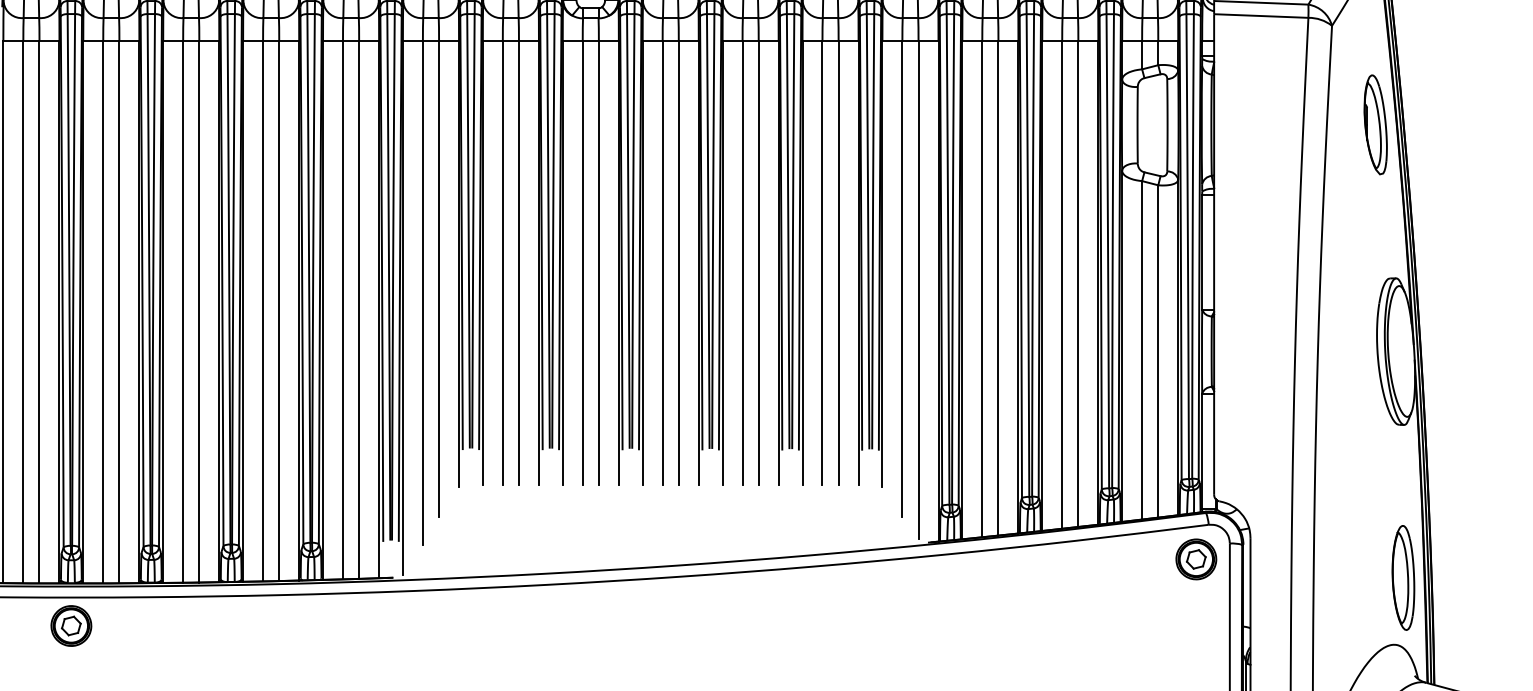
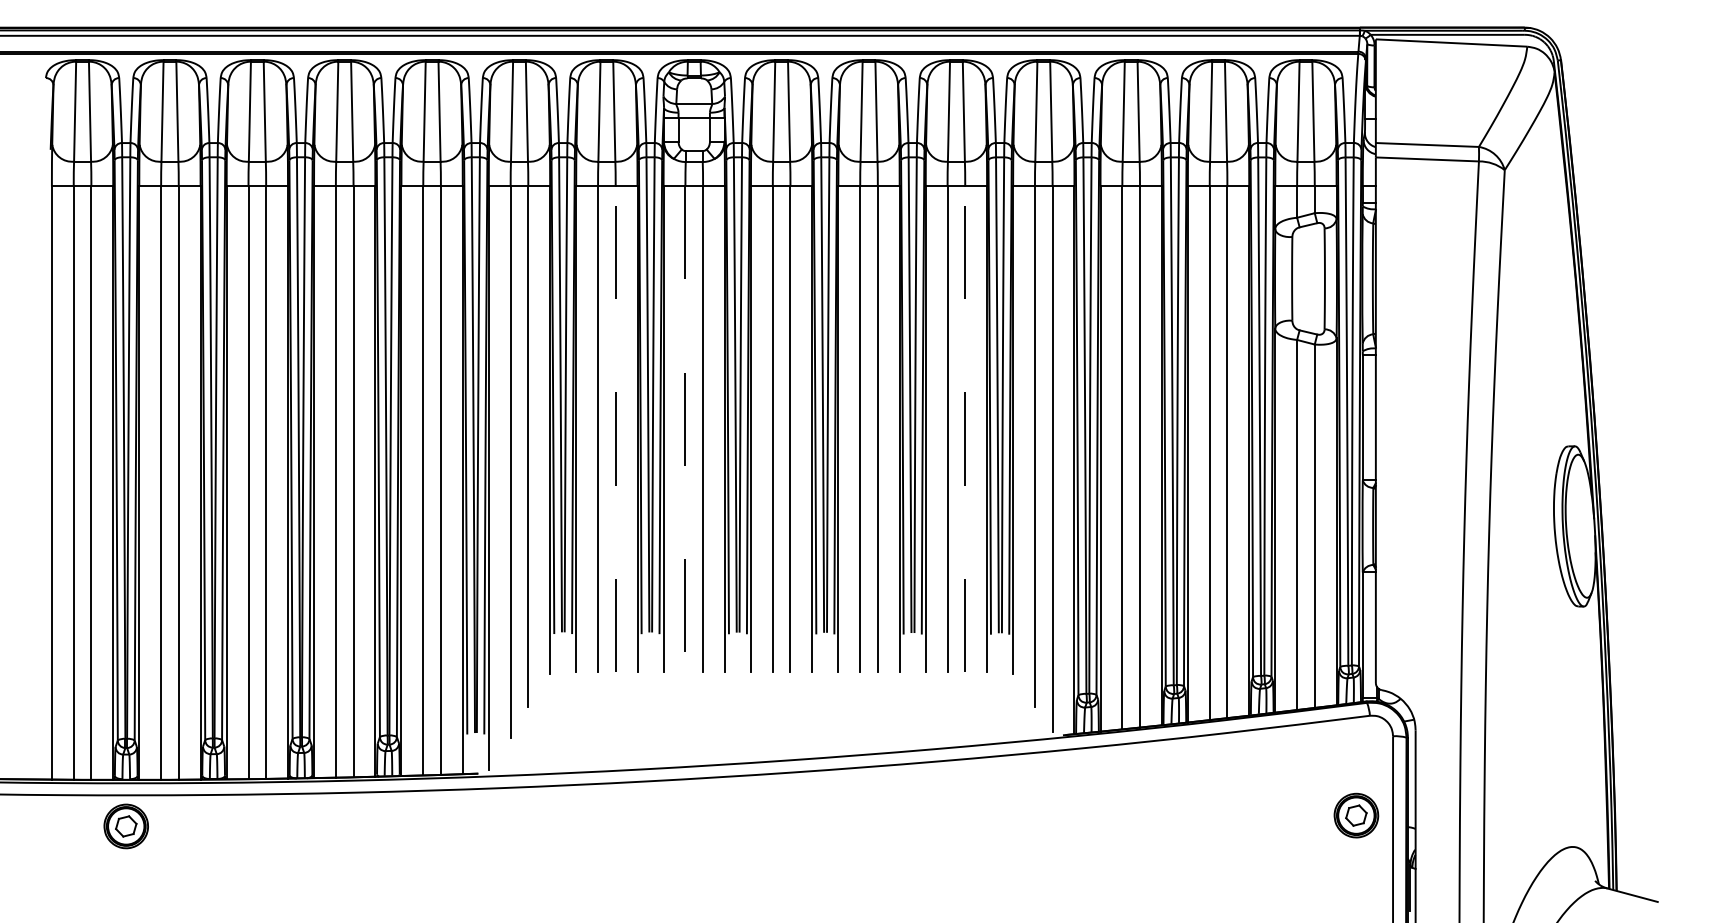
part: (1375, 124) -> (1552, 278), removed
line: (518, 263) -> (615, 429), solid -> dashed
line: (582, 263) -> (685, 429), solid -> dashed
line: (838, 263) -> (965, 429), solid -> dashed
part: (1196, 559) -> (1356, 815), moved
part: (1403, 577) -> (1582, 773), removed

